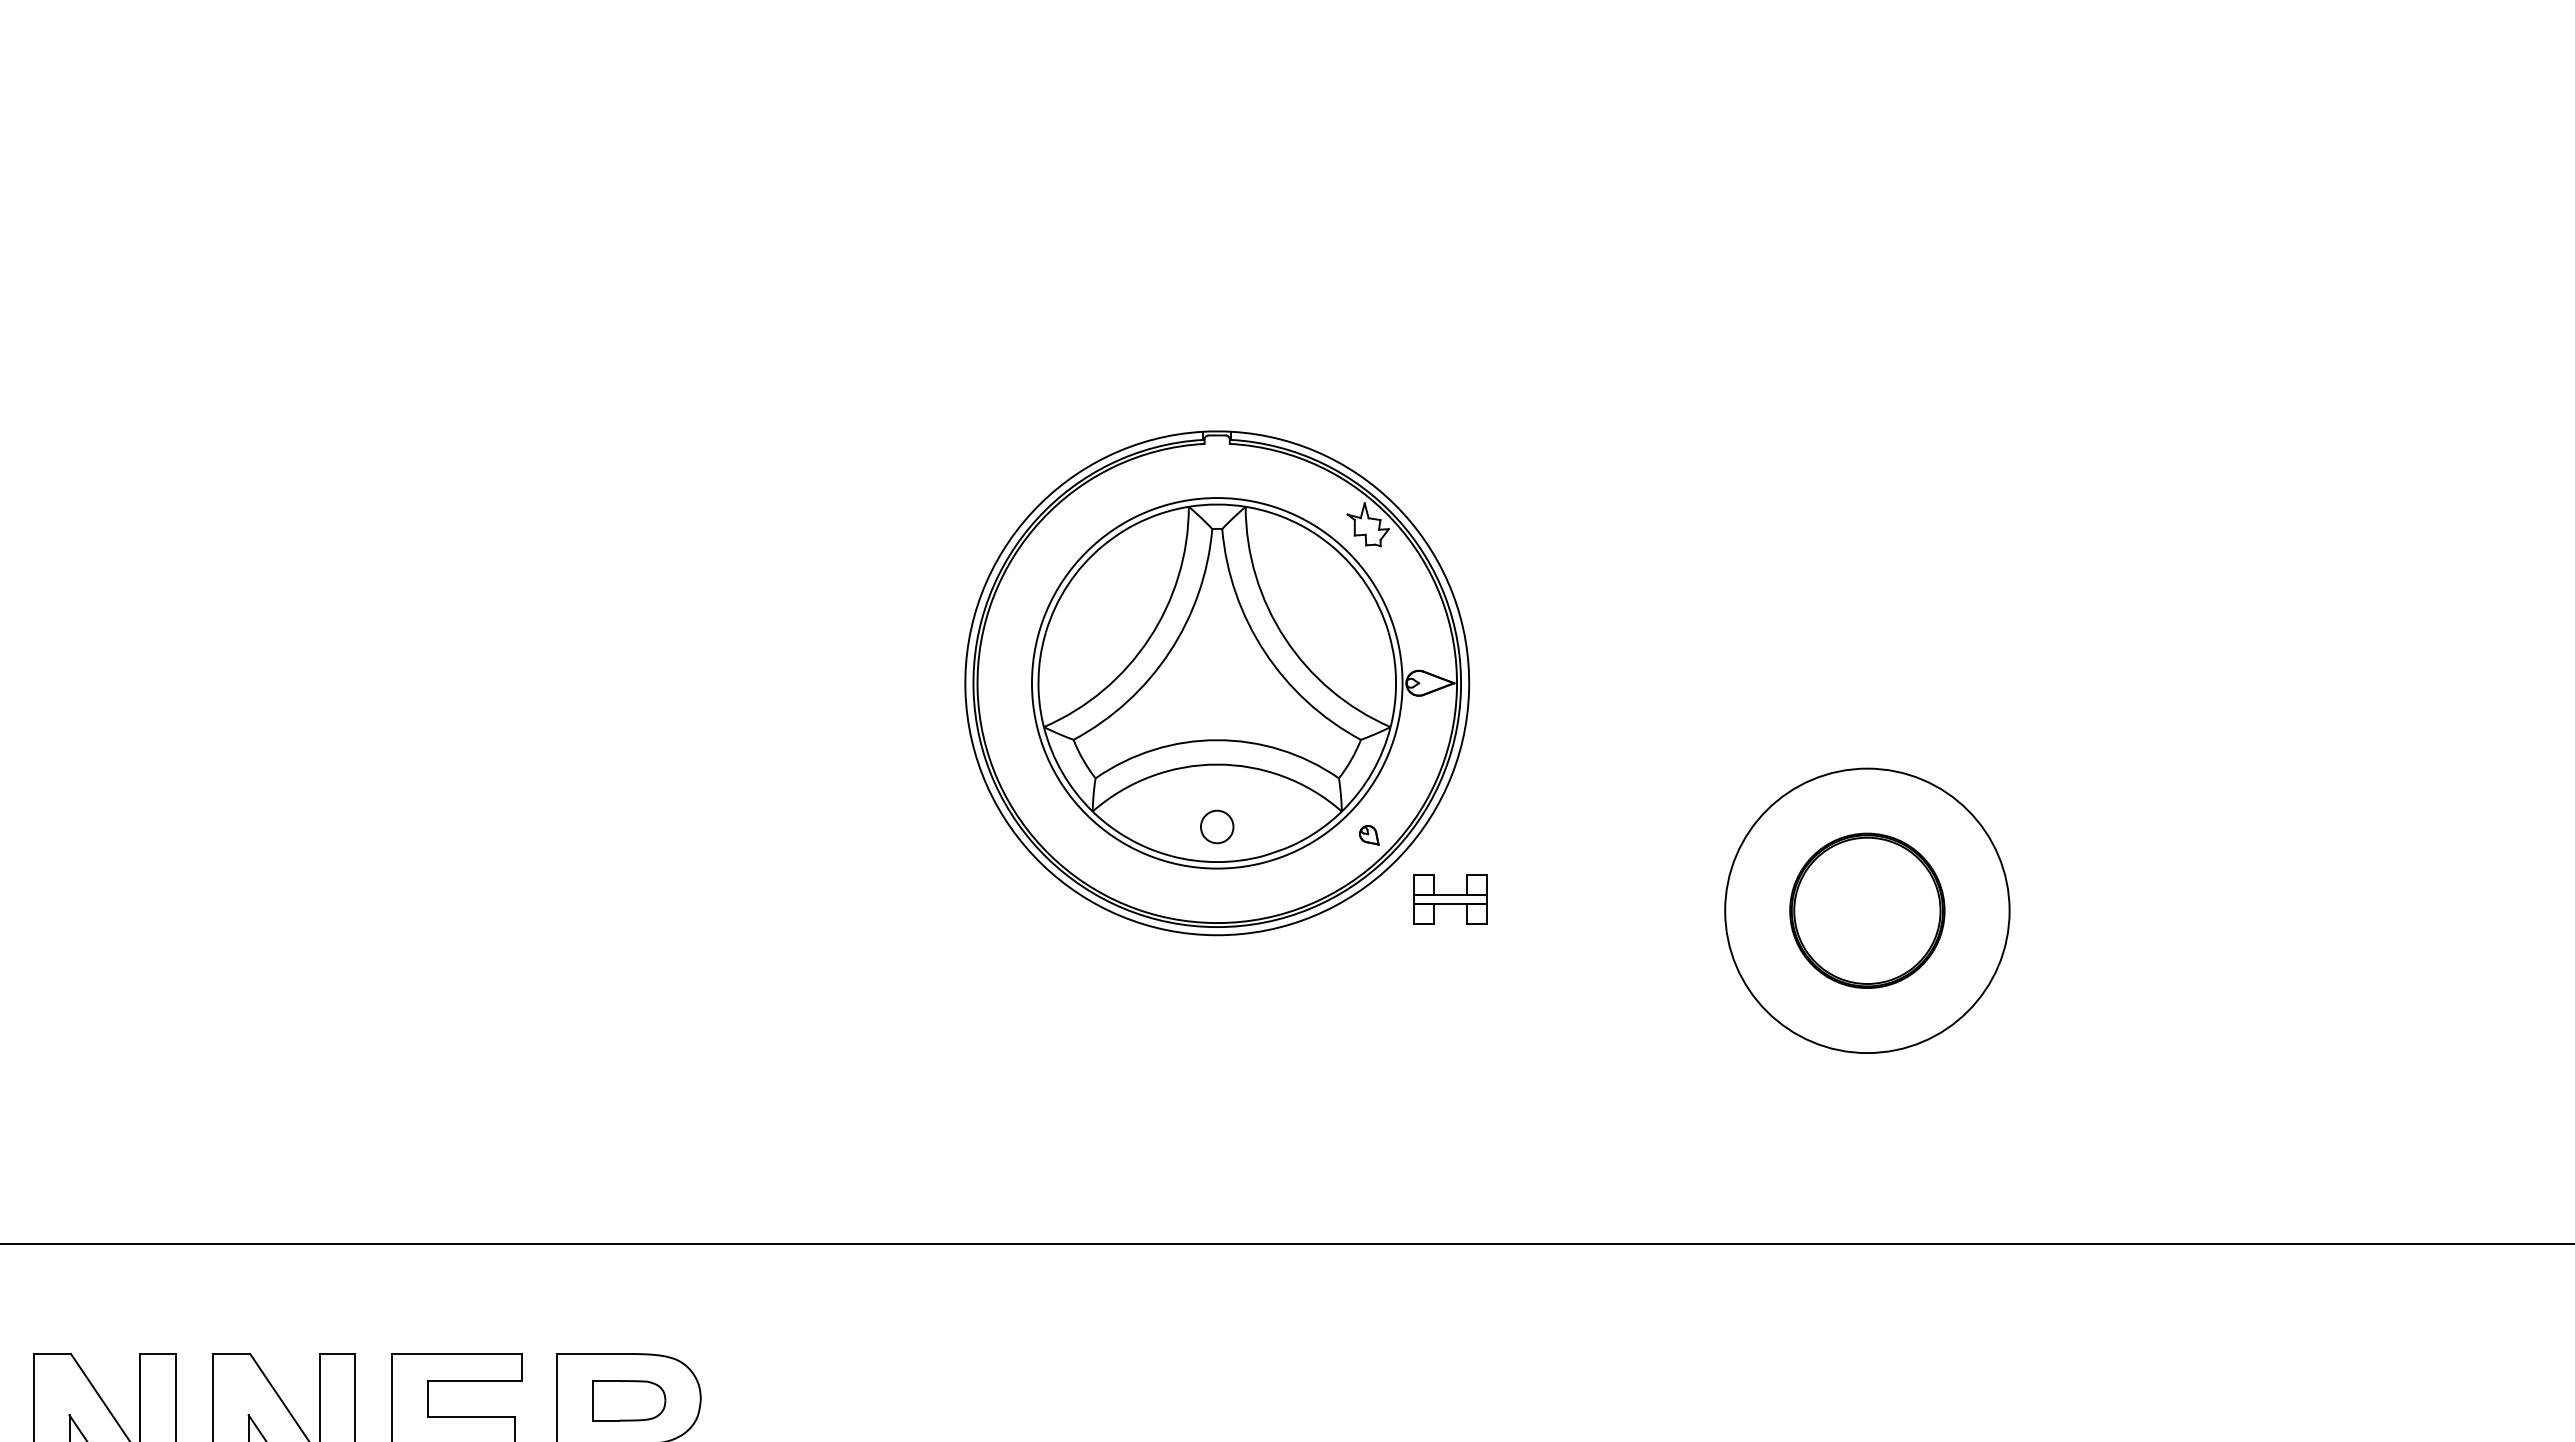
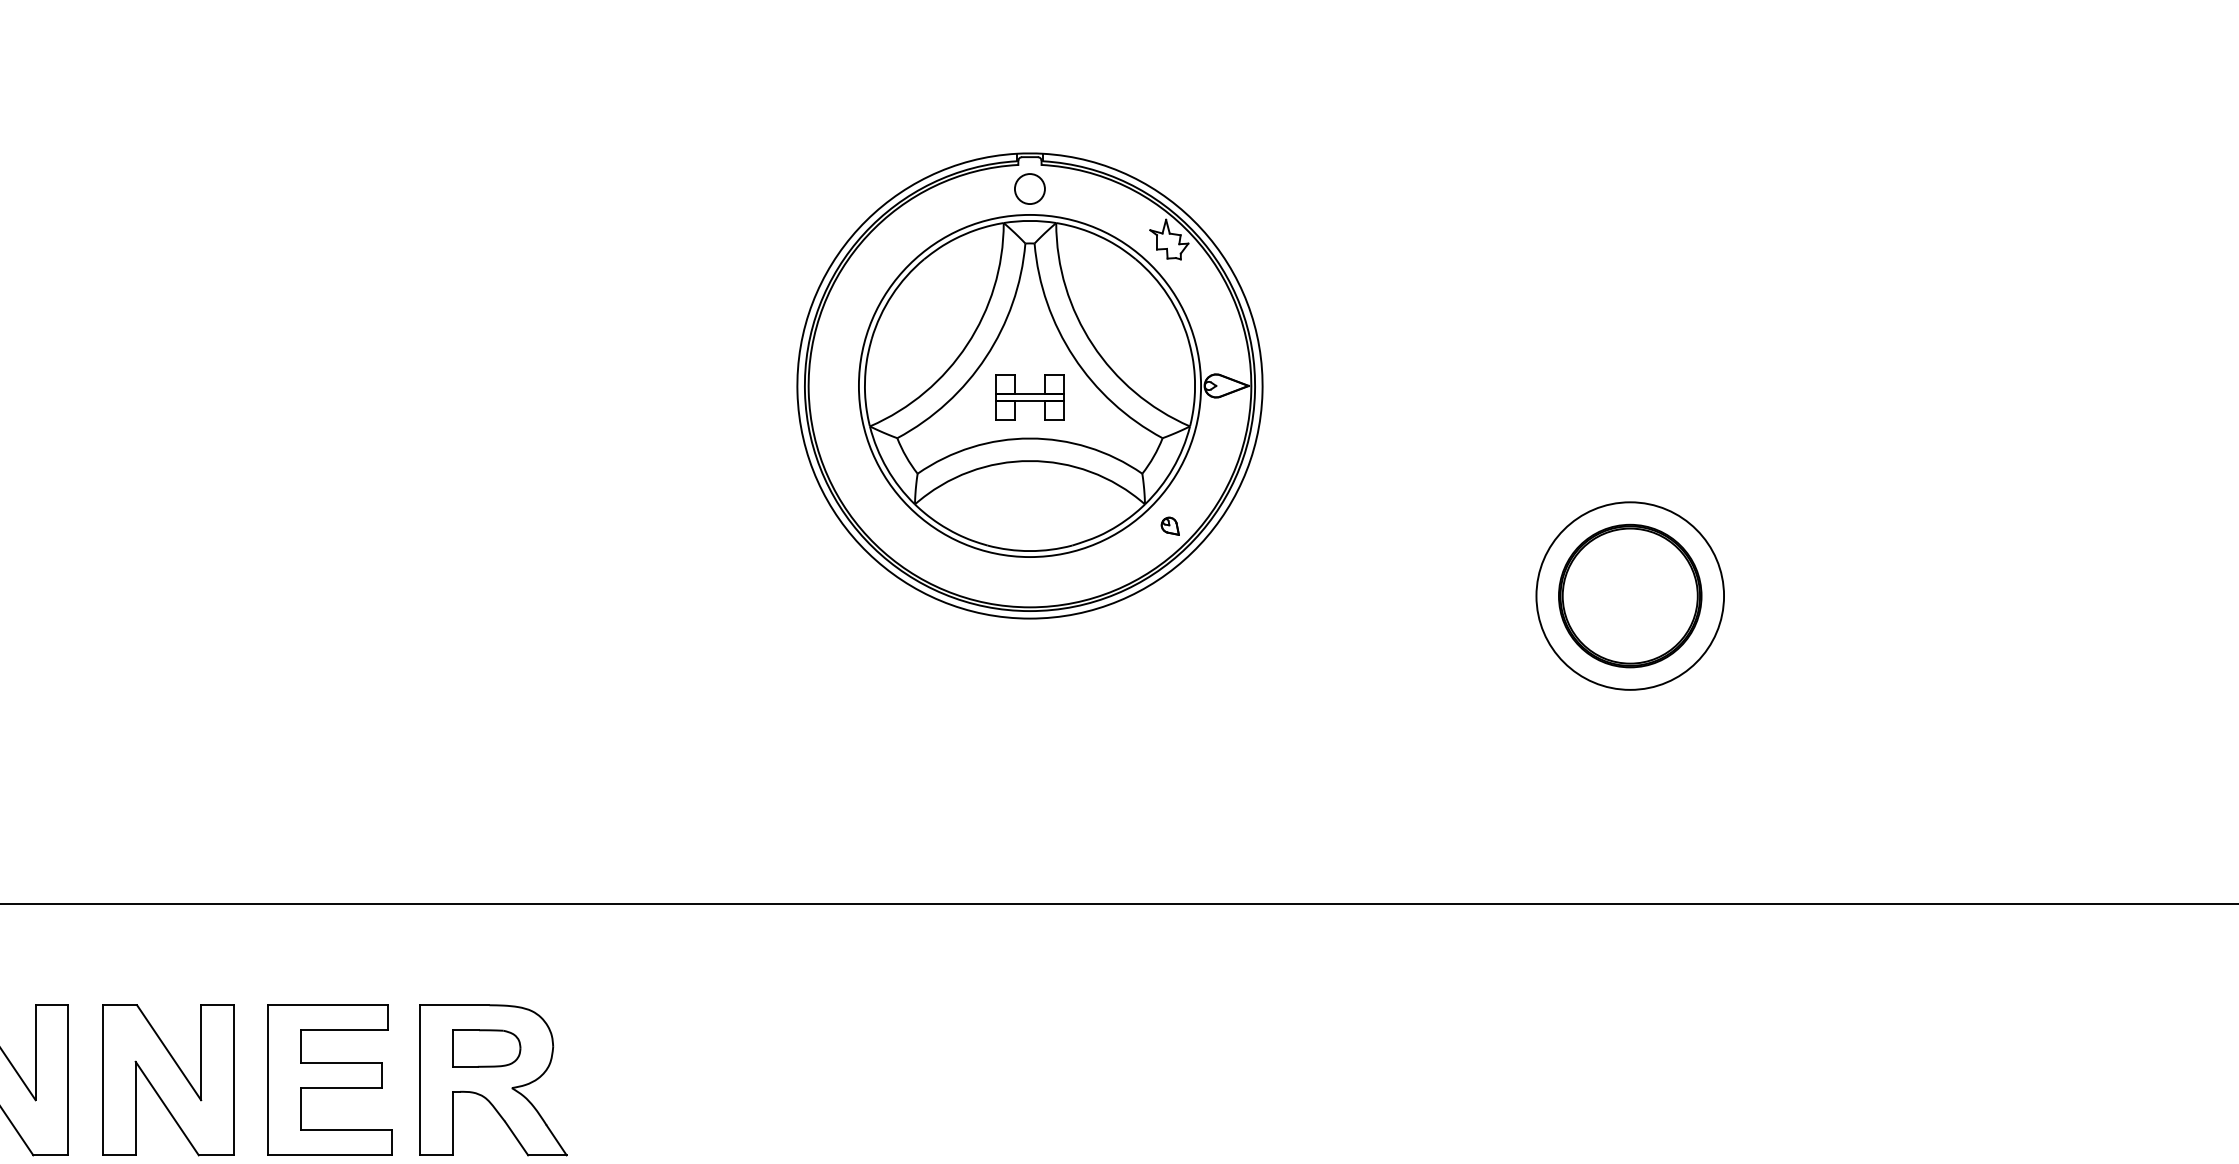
circle: (1217, 826) -> (1030, 188), moved
part: (1450, 899) -> (1030, 397), moved
circle: (1866, 910) -> (1629, 595), size x0.71

